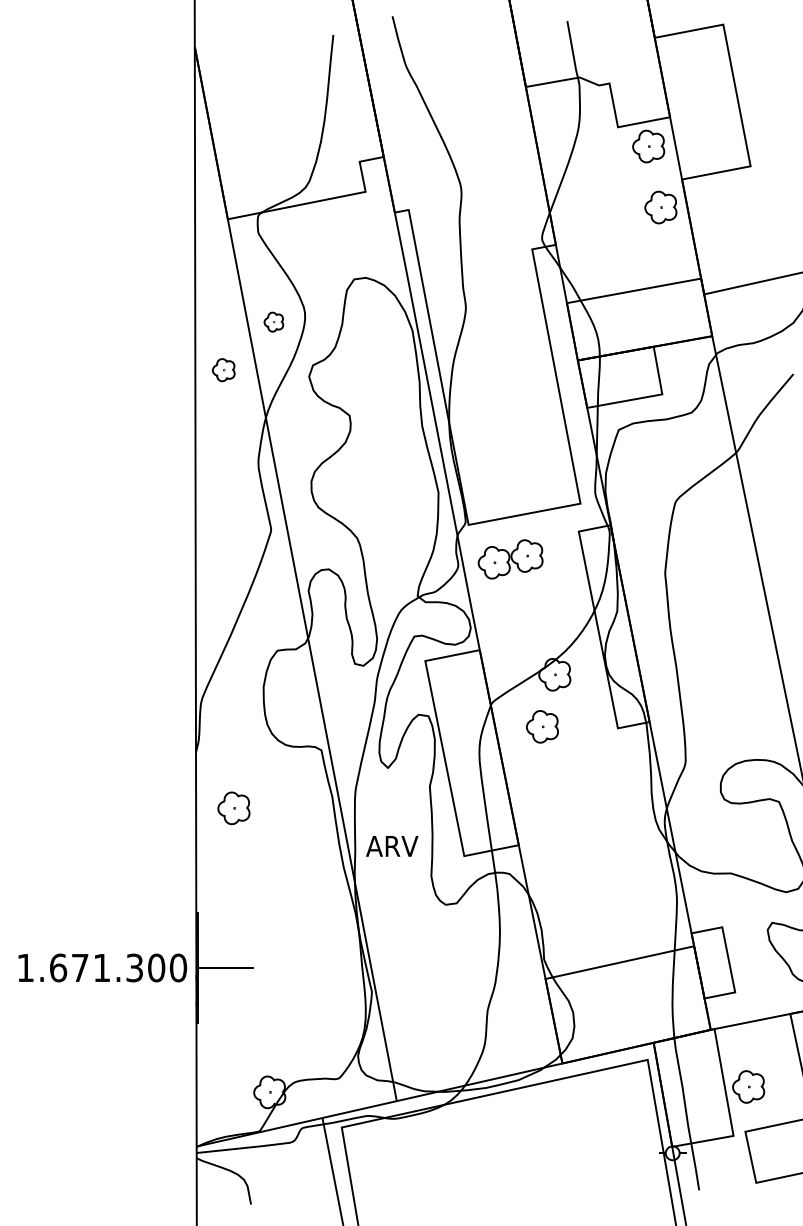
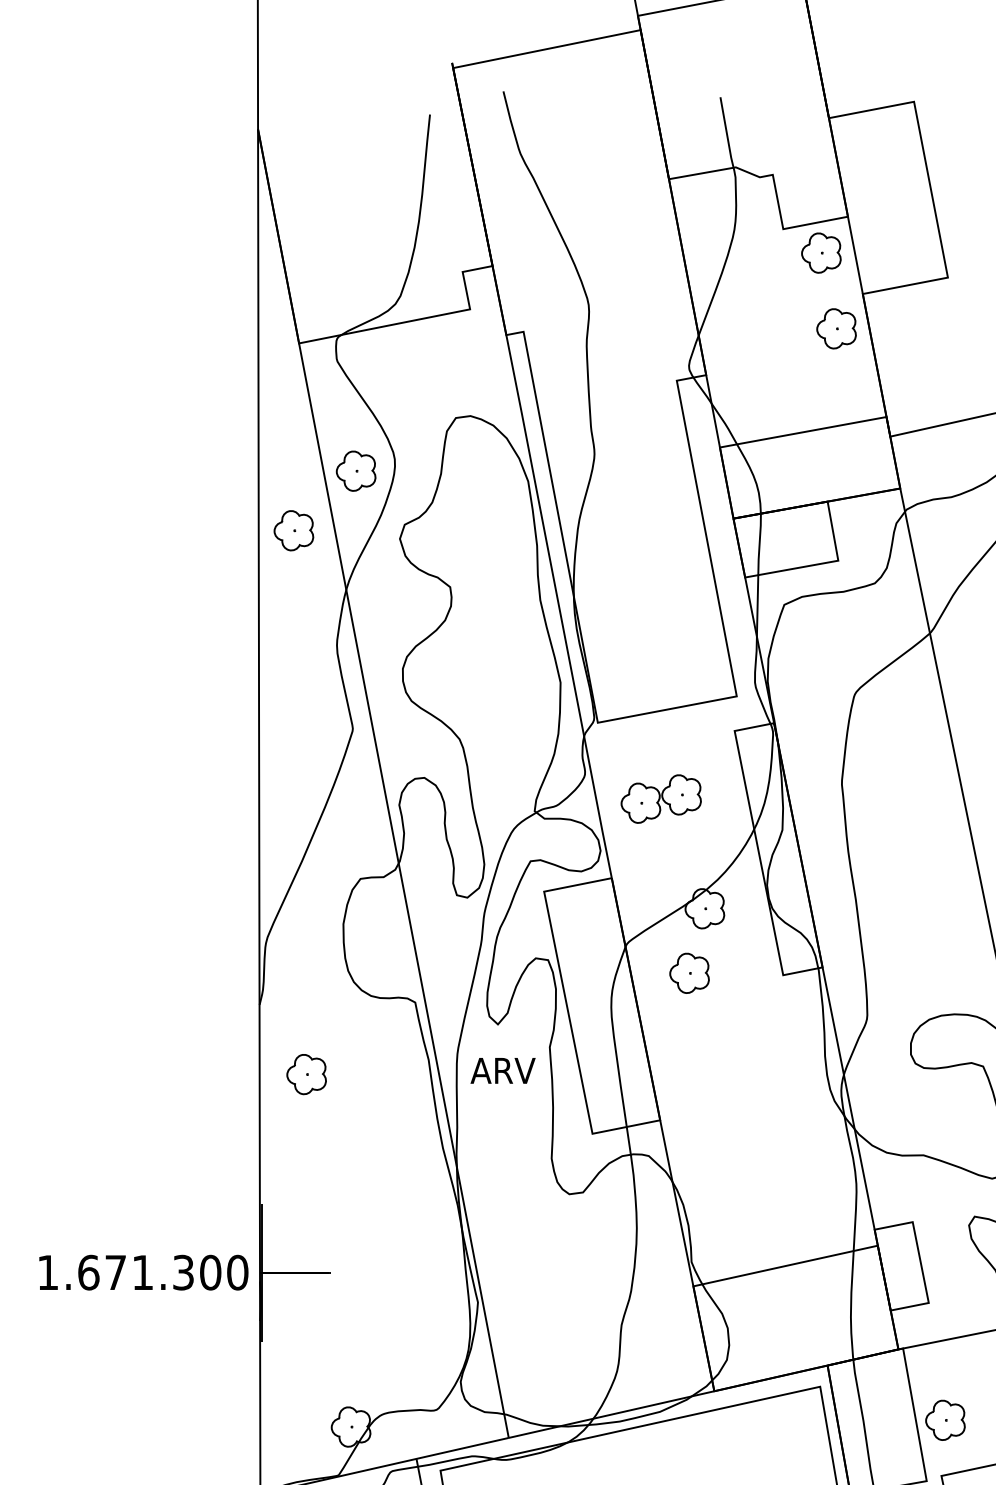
part: (273, 321) -> (355, 470), size x1.67
part: (223, 369) -> (293, 529), size x1.43
part: (510, 559) -> (661, 799), moved
text: (392, 846) -> (503, 1070), moved

